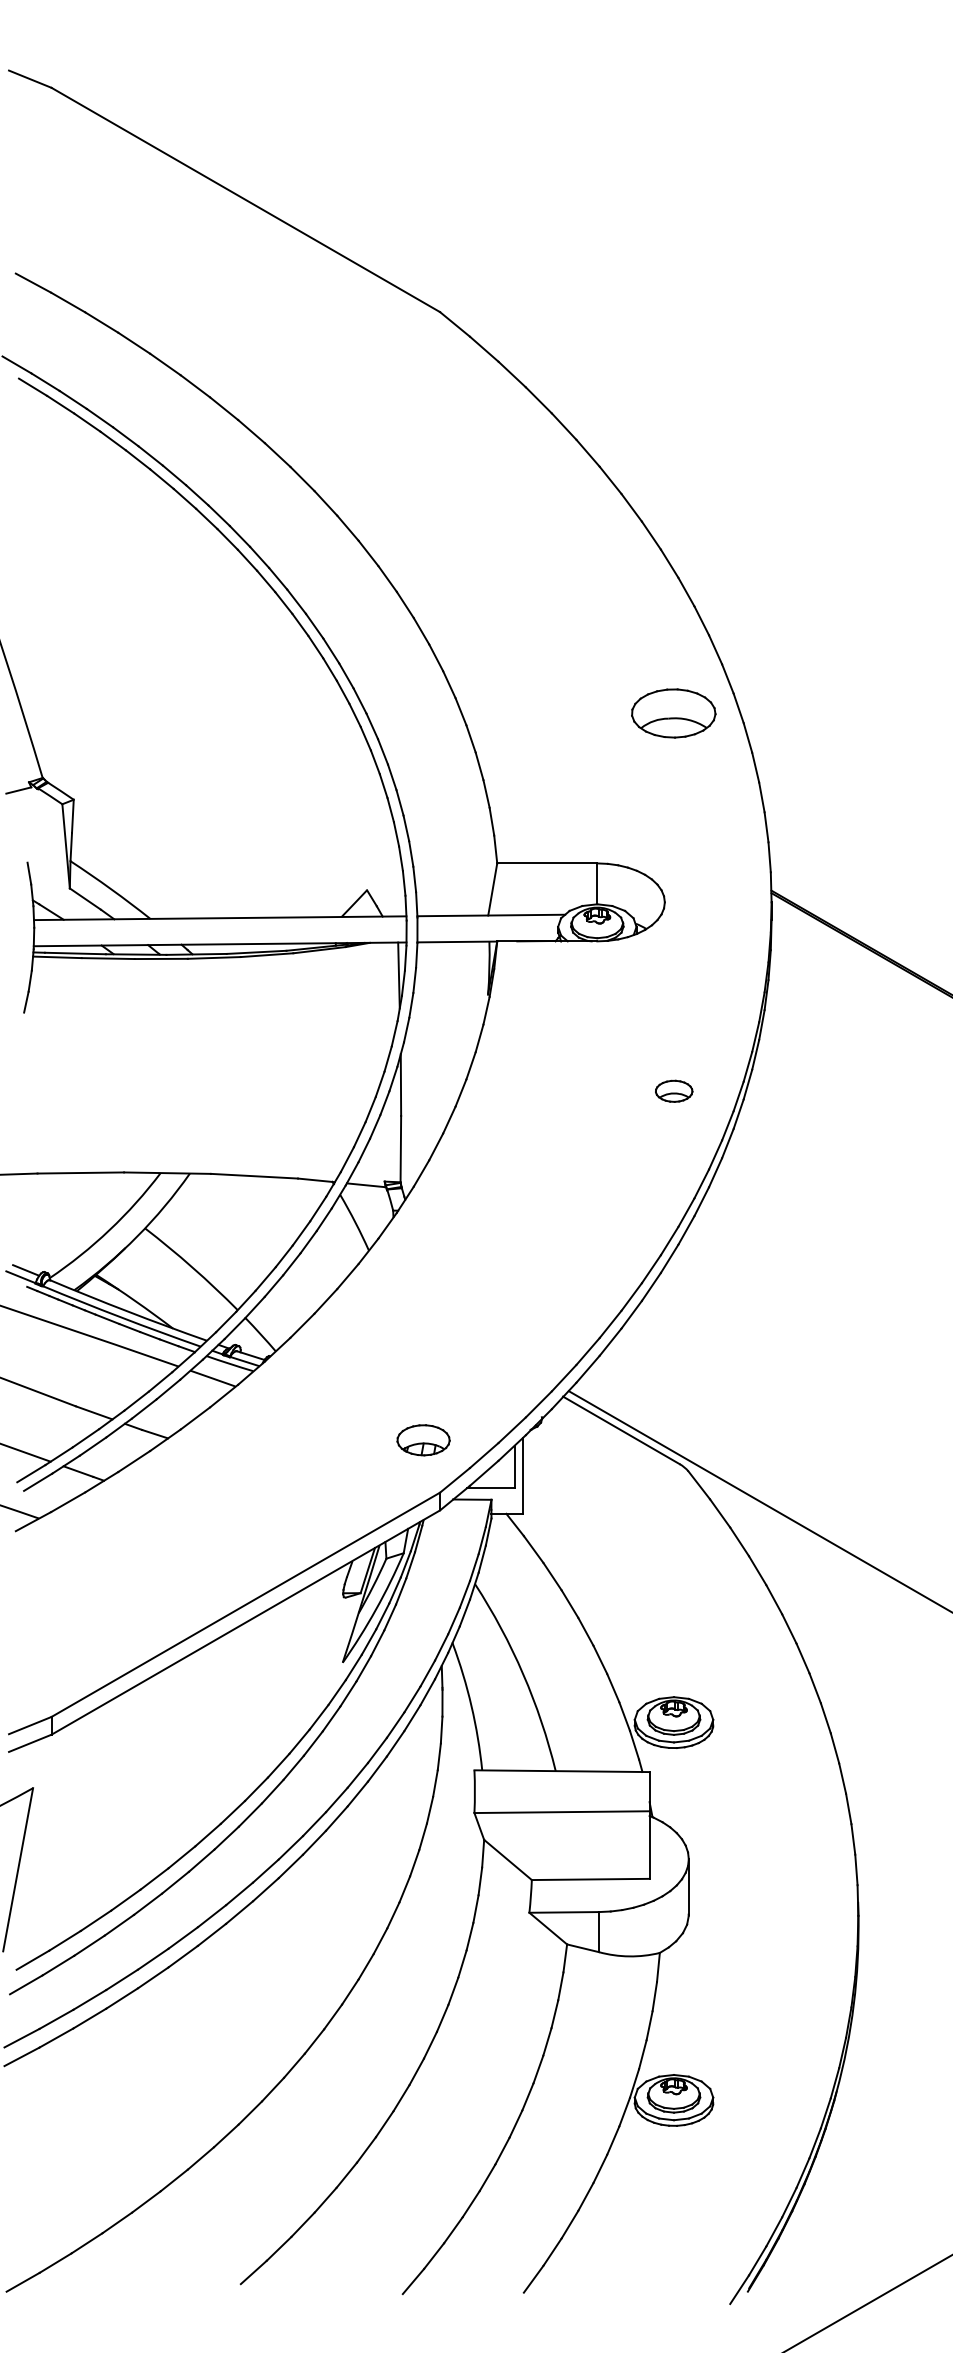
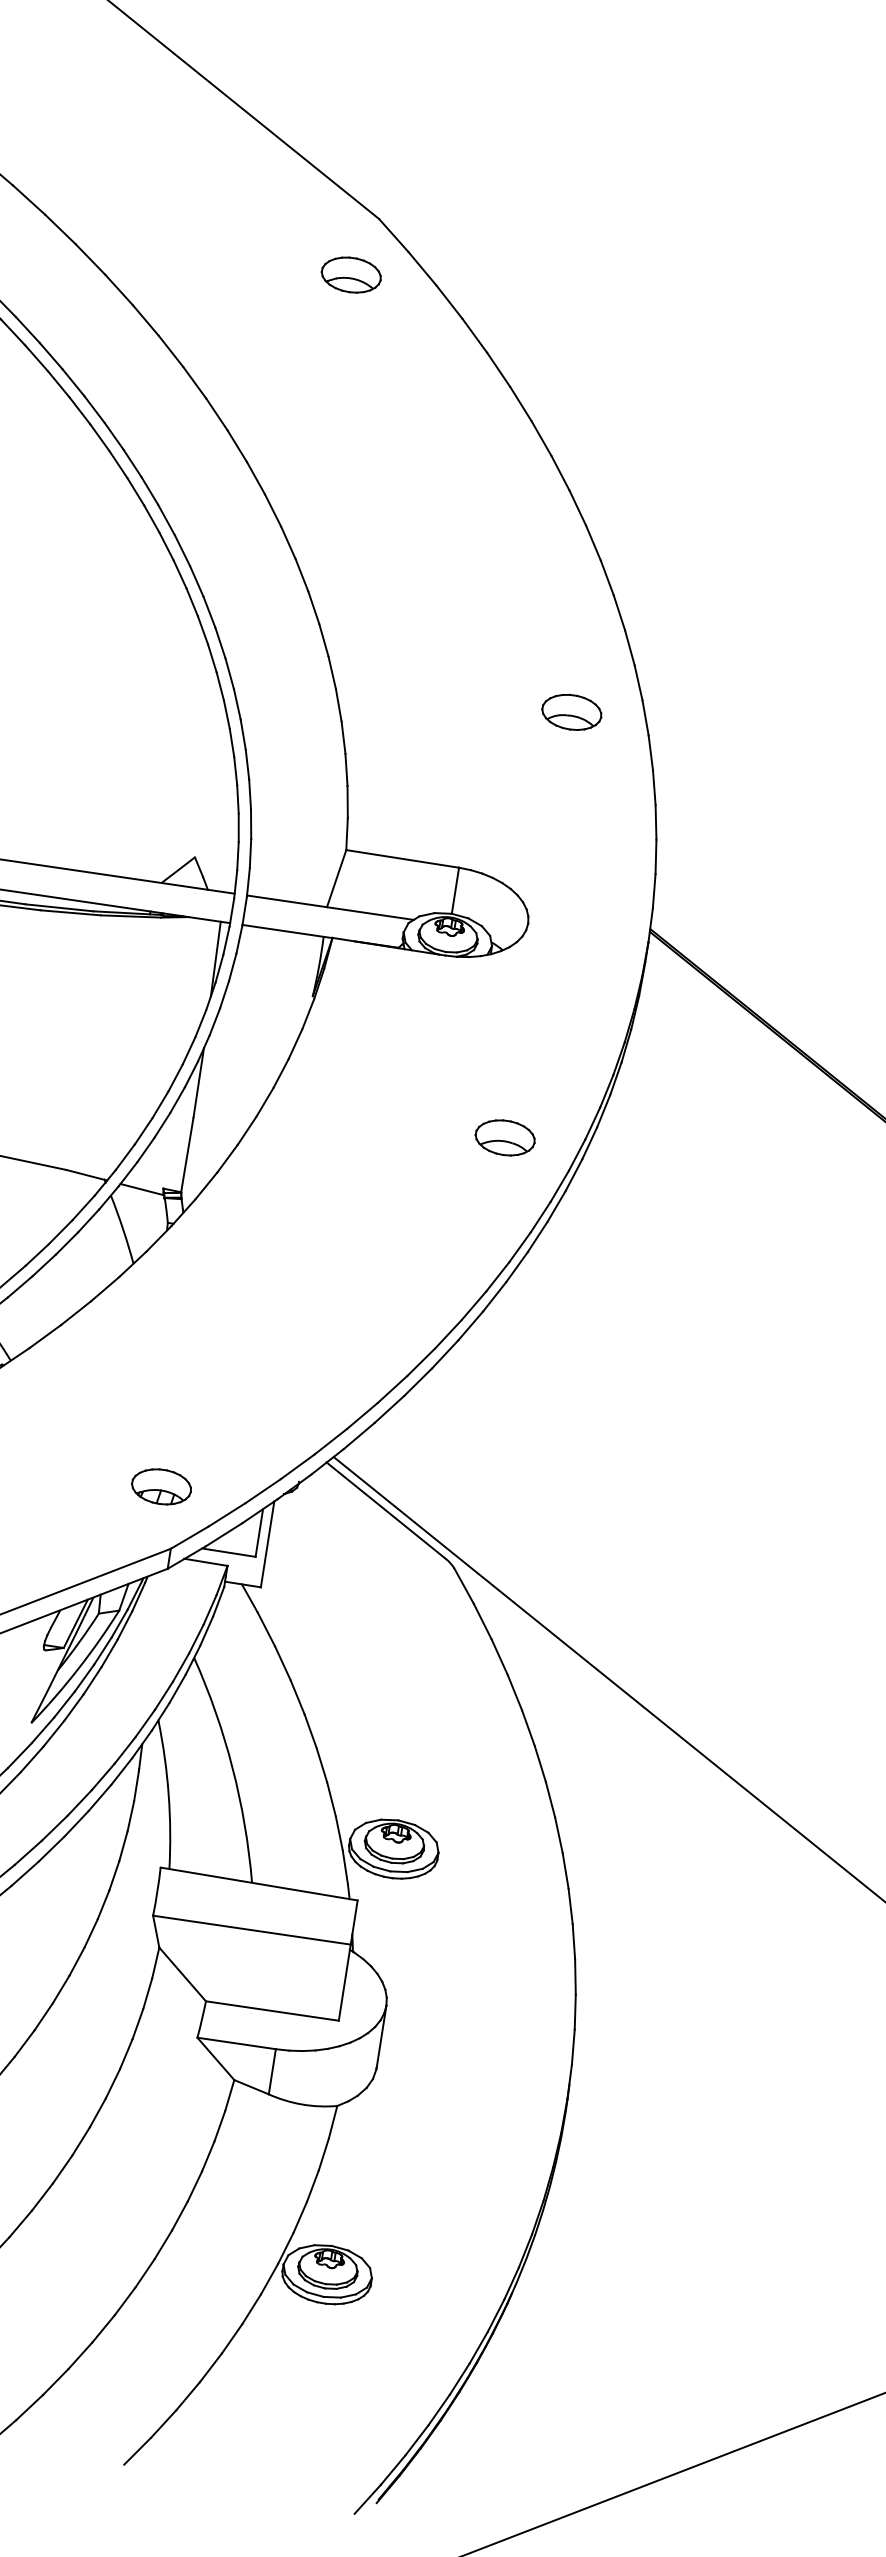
part: (423, 364) -> (351, 275), added
part: (674, 713) -> (572, 712), size x0.62
part: (674, 1091) -> (505, 1138), size x1.43

